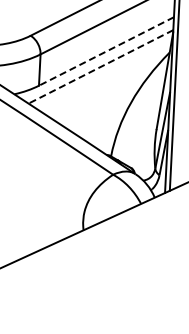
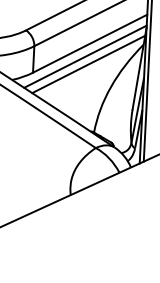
line: (106, 51) -> (90, 43), dashed -> solid
line: (100, 67) -> (85, 57), dashed -> solid
line: (104, 75) -> (88, 64), added

